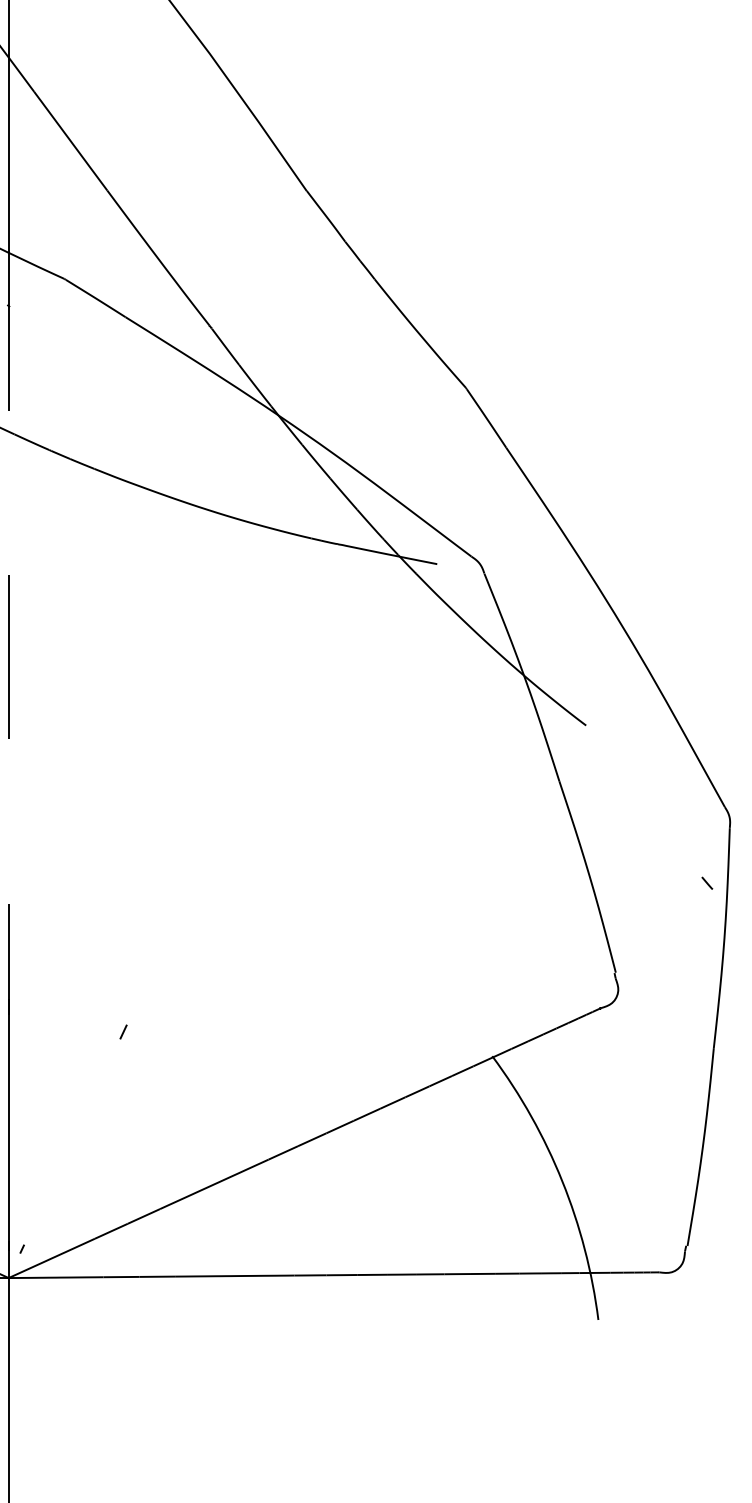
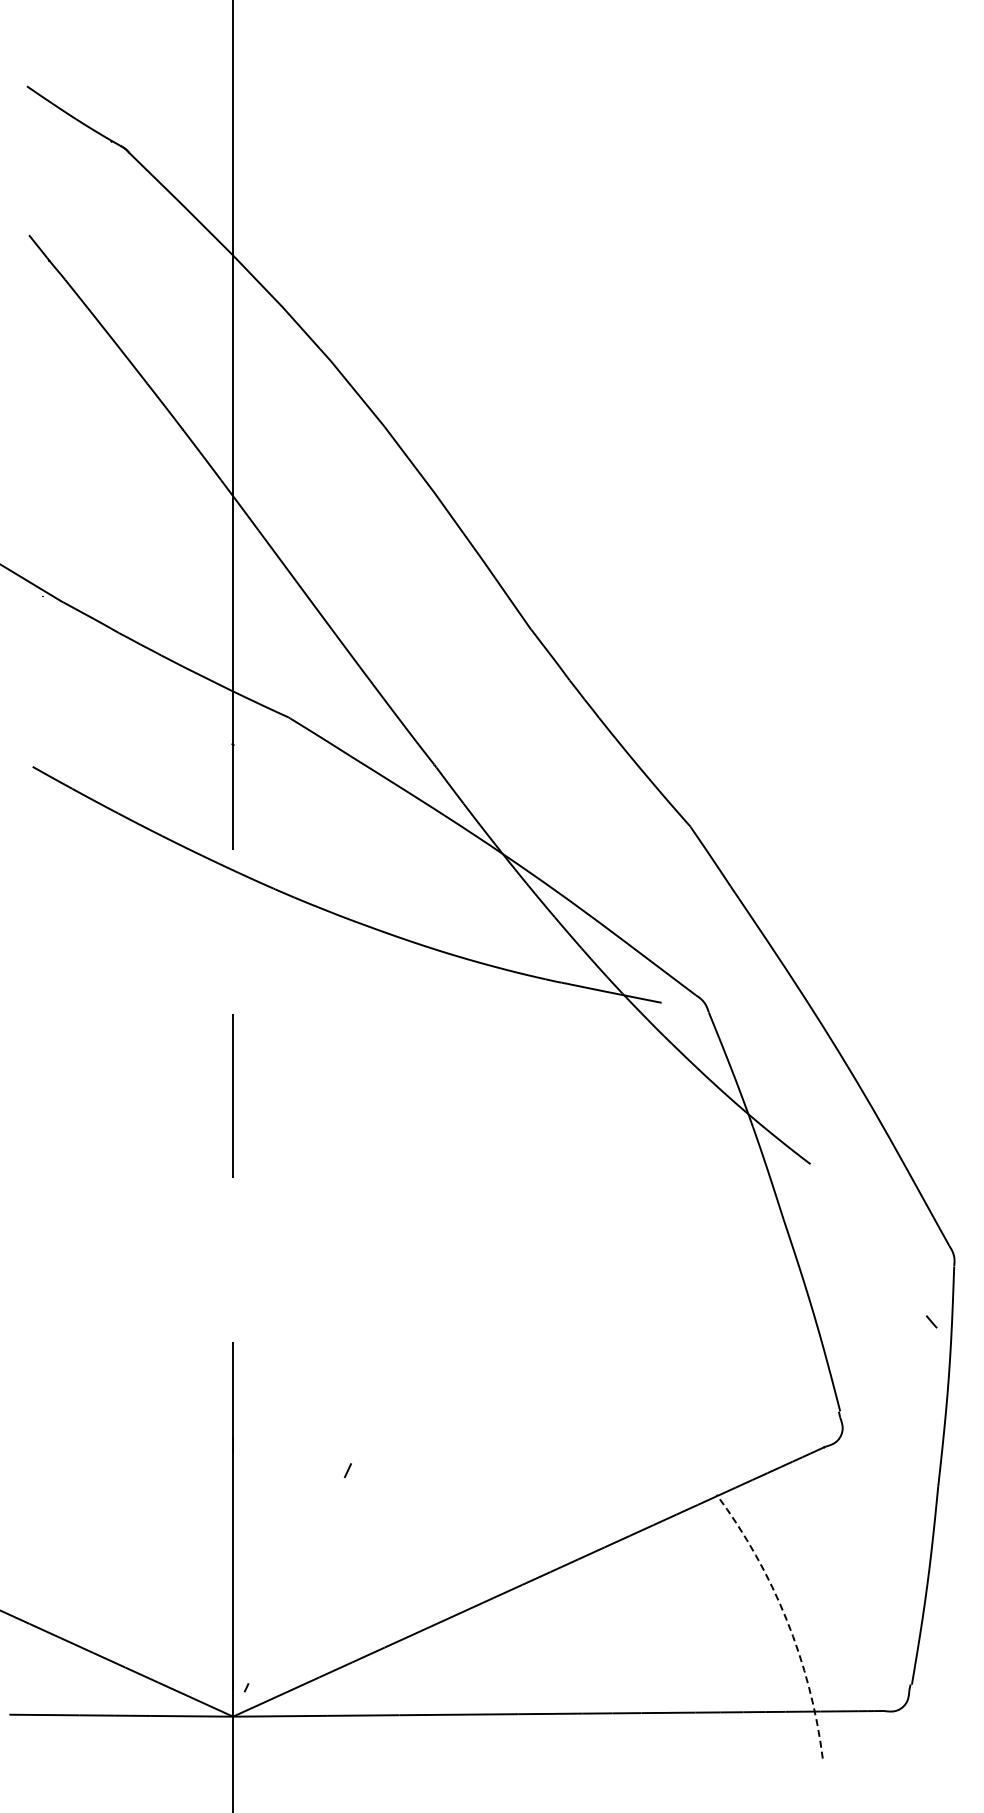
arc: (562, 1180) -> (786, 1619), solid -> dashed

